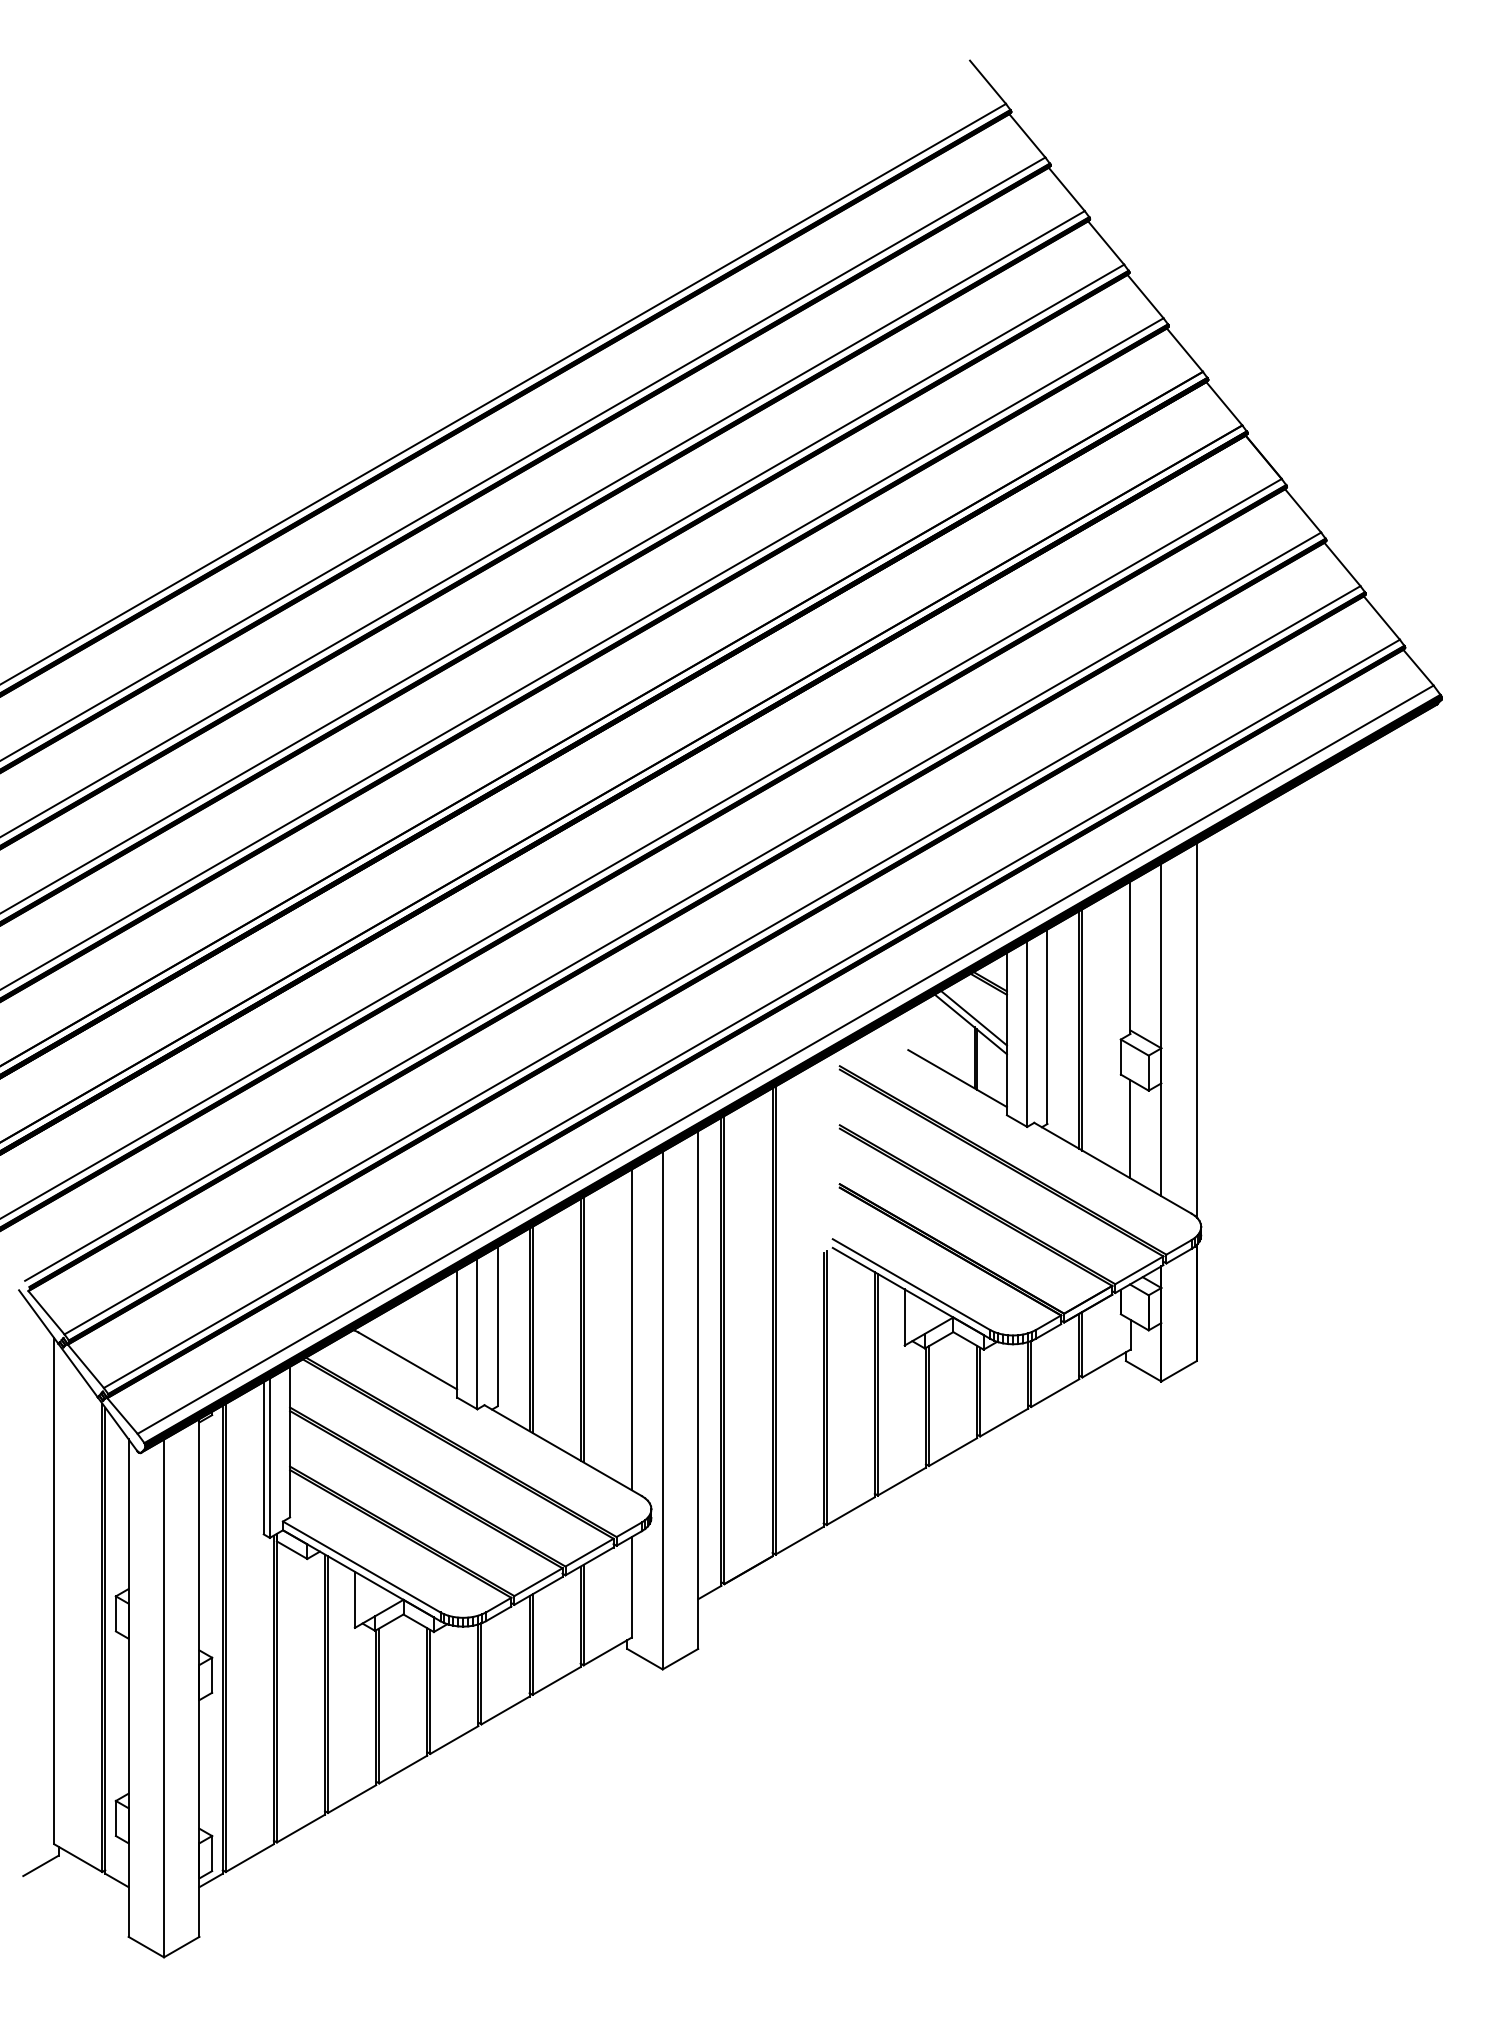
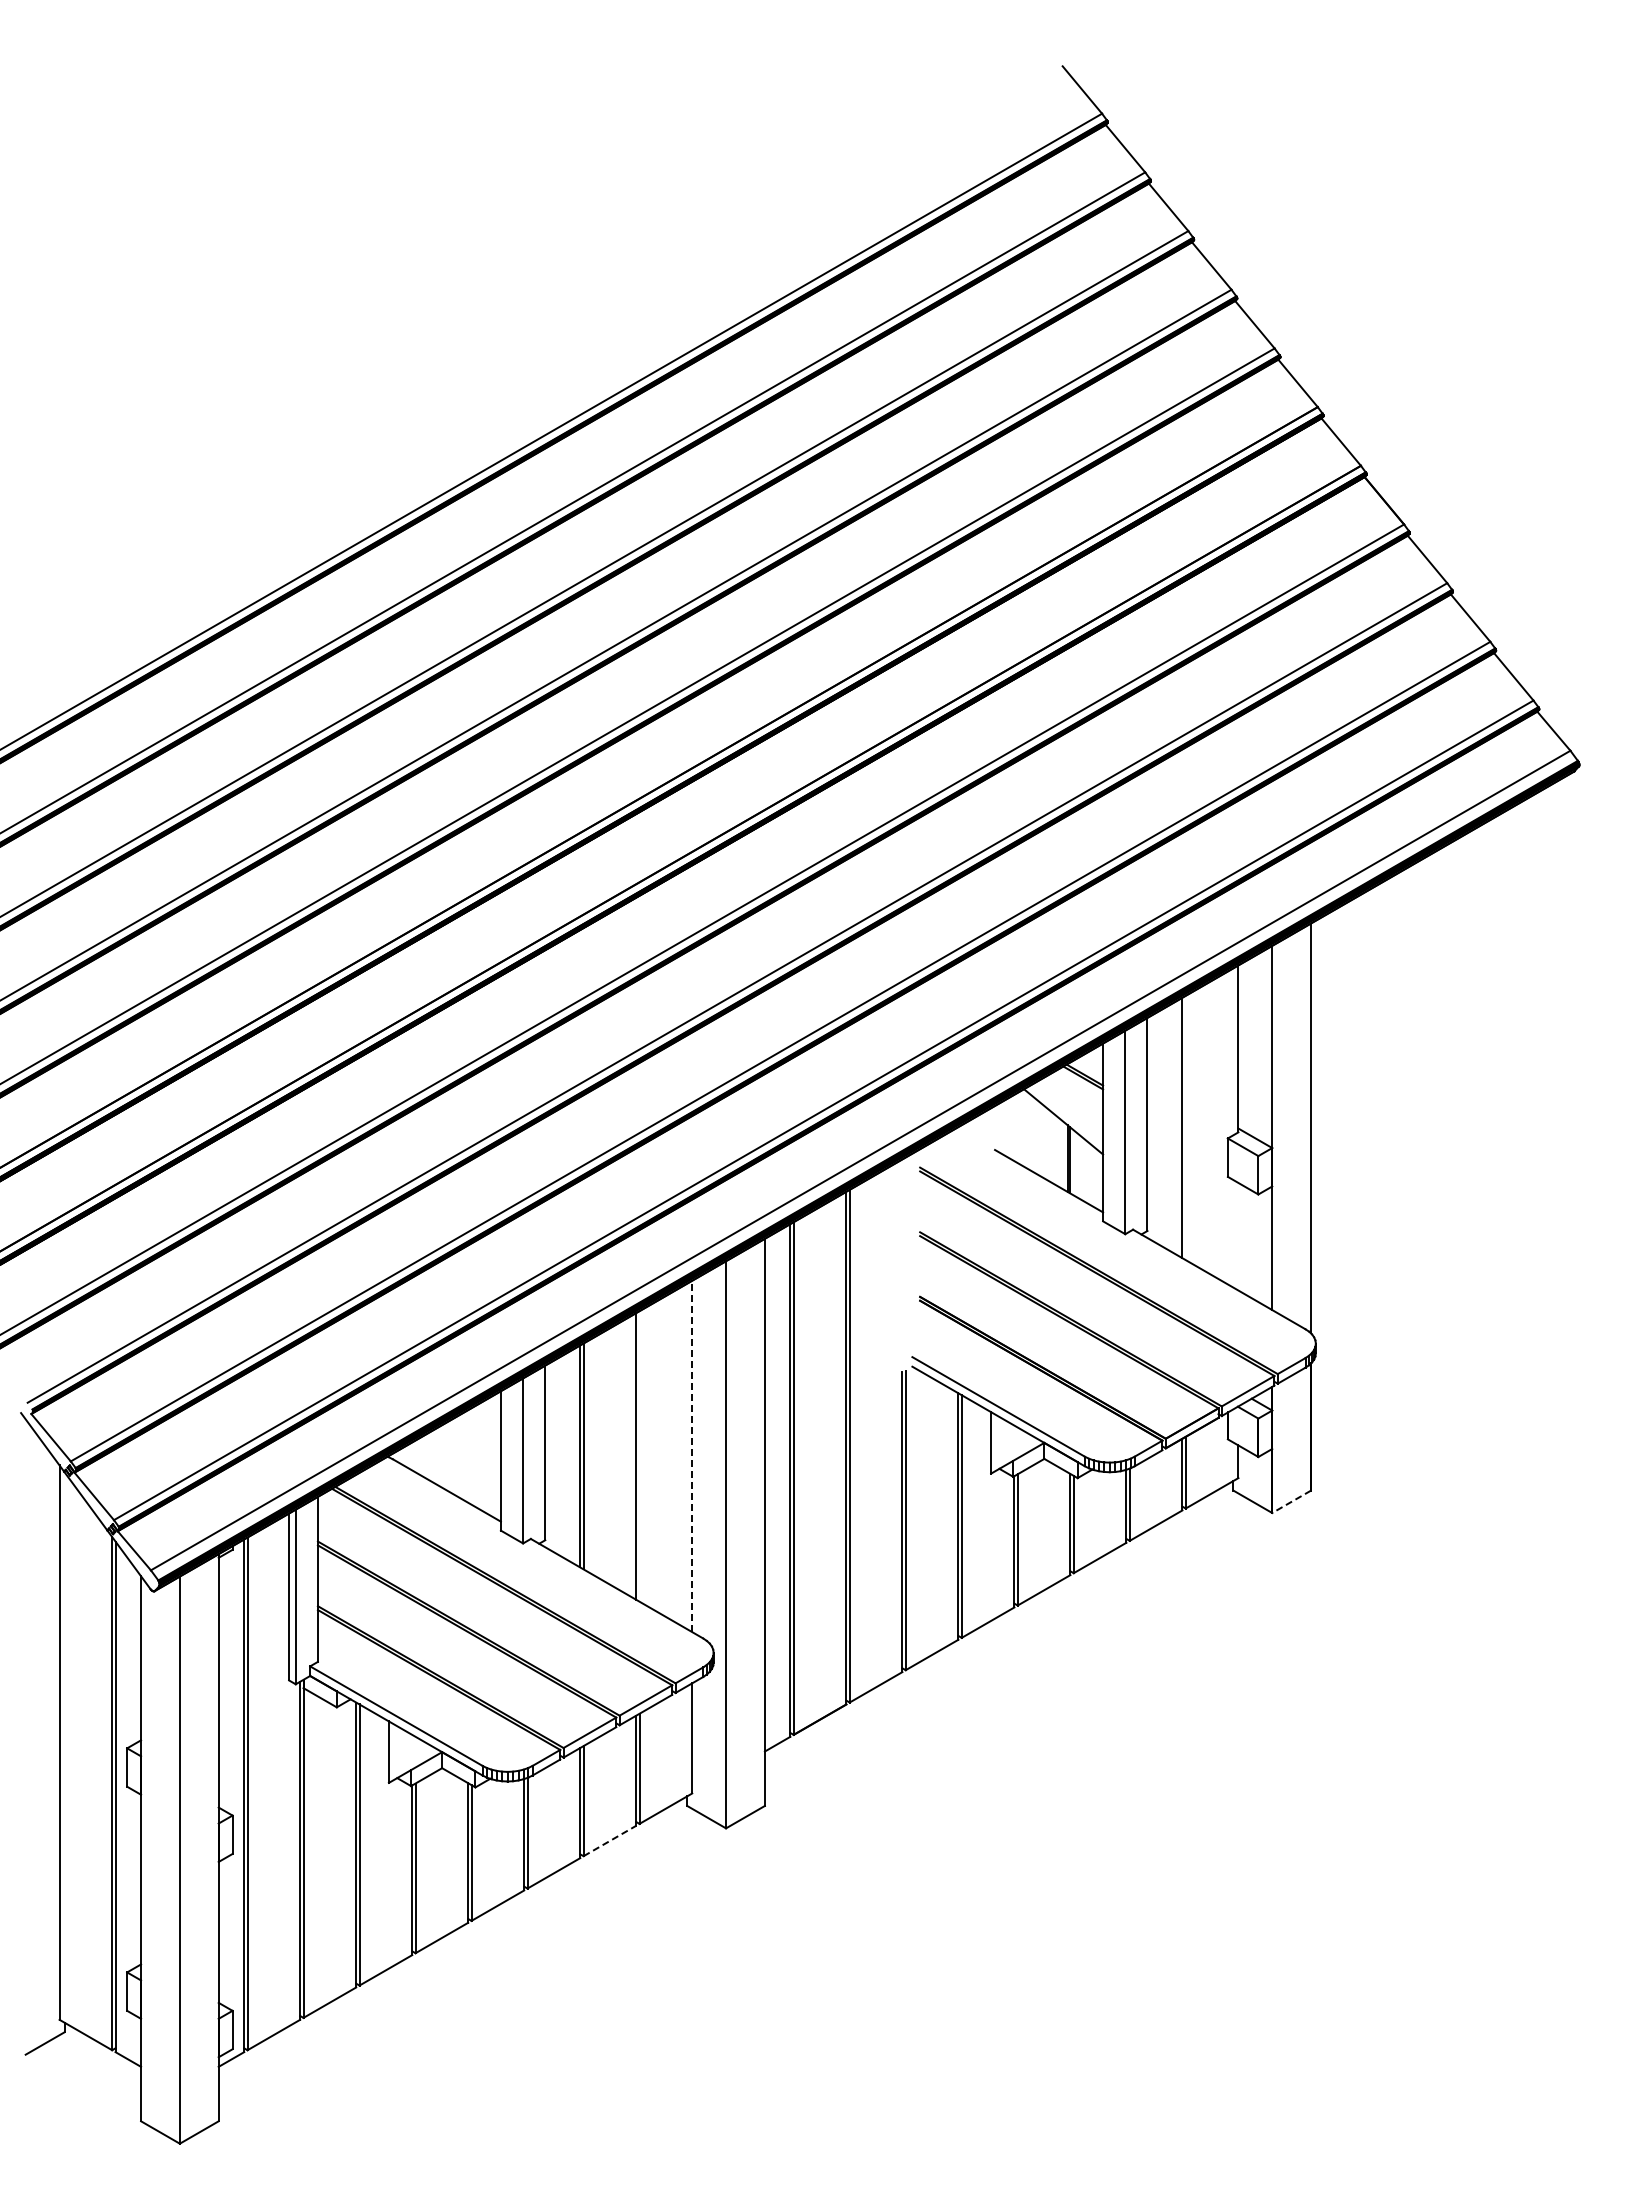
line: (973, 1017) -> (1066, 1114), removed
line: (1082, 1029) -> (1185, 1127), removed
line: (1130, 1129) -> (1238, 1236), removed
line: (583, 1329) -> (639, 1456), removed
line: (632, 1329) -> (692, 1456), solid -> dashed
line: (1178, 1371) -> (1291, 1502), solid -> dashed
line: (557, 1680) -> (610, 1840), solid -> dashed

